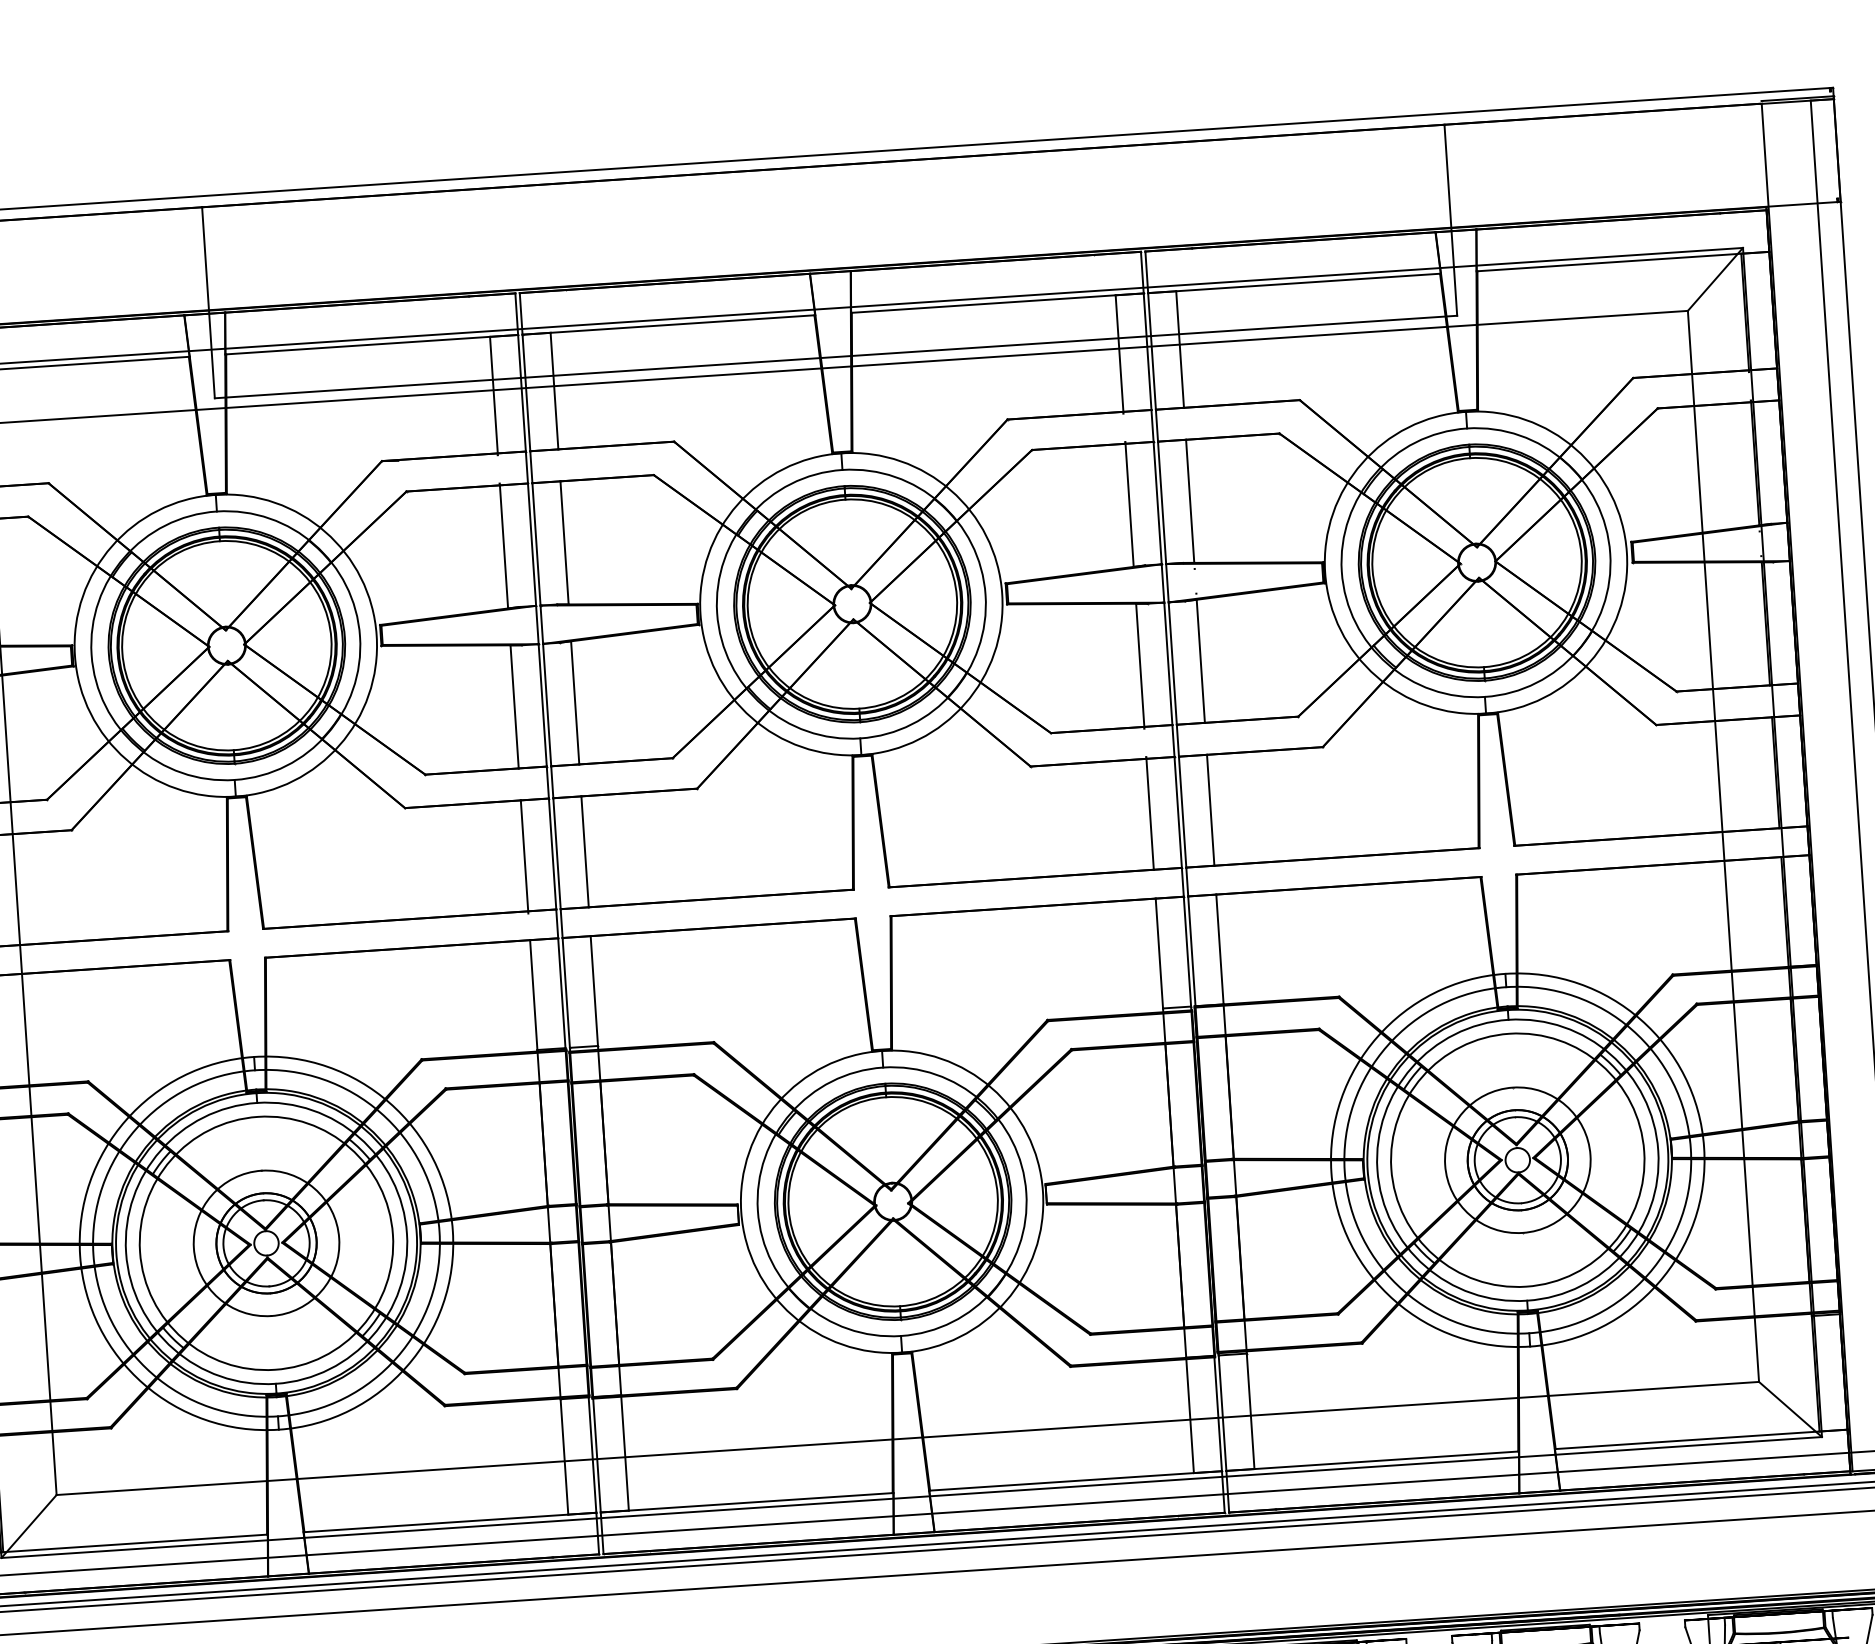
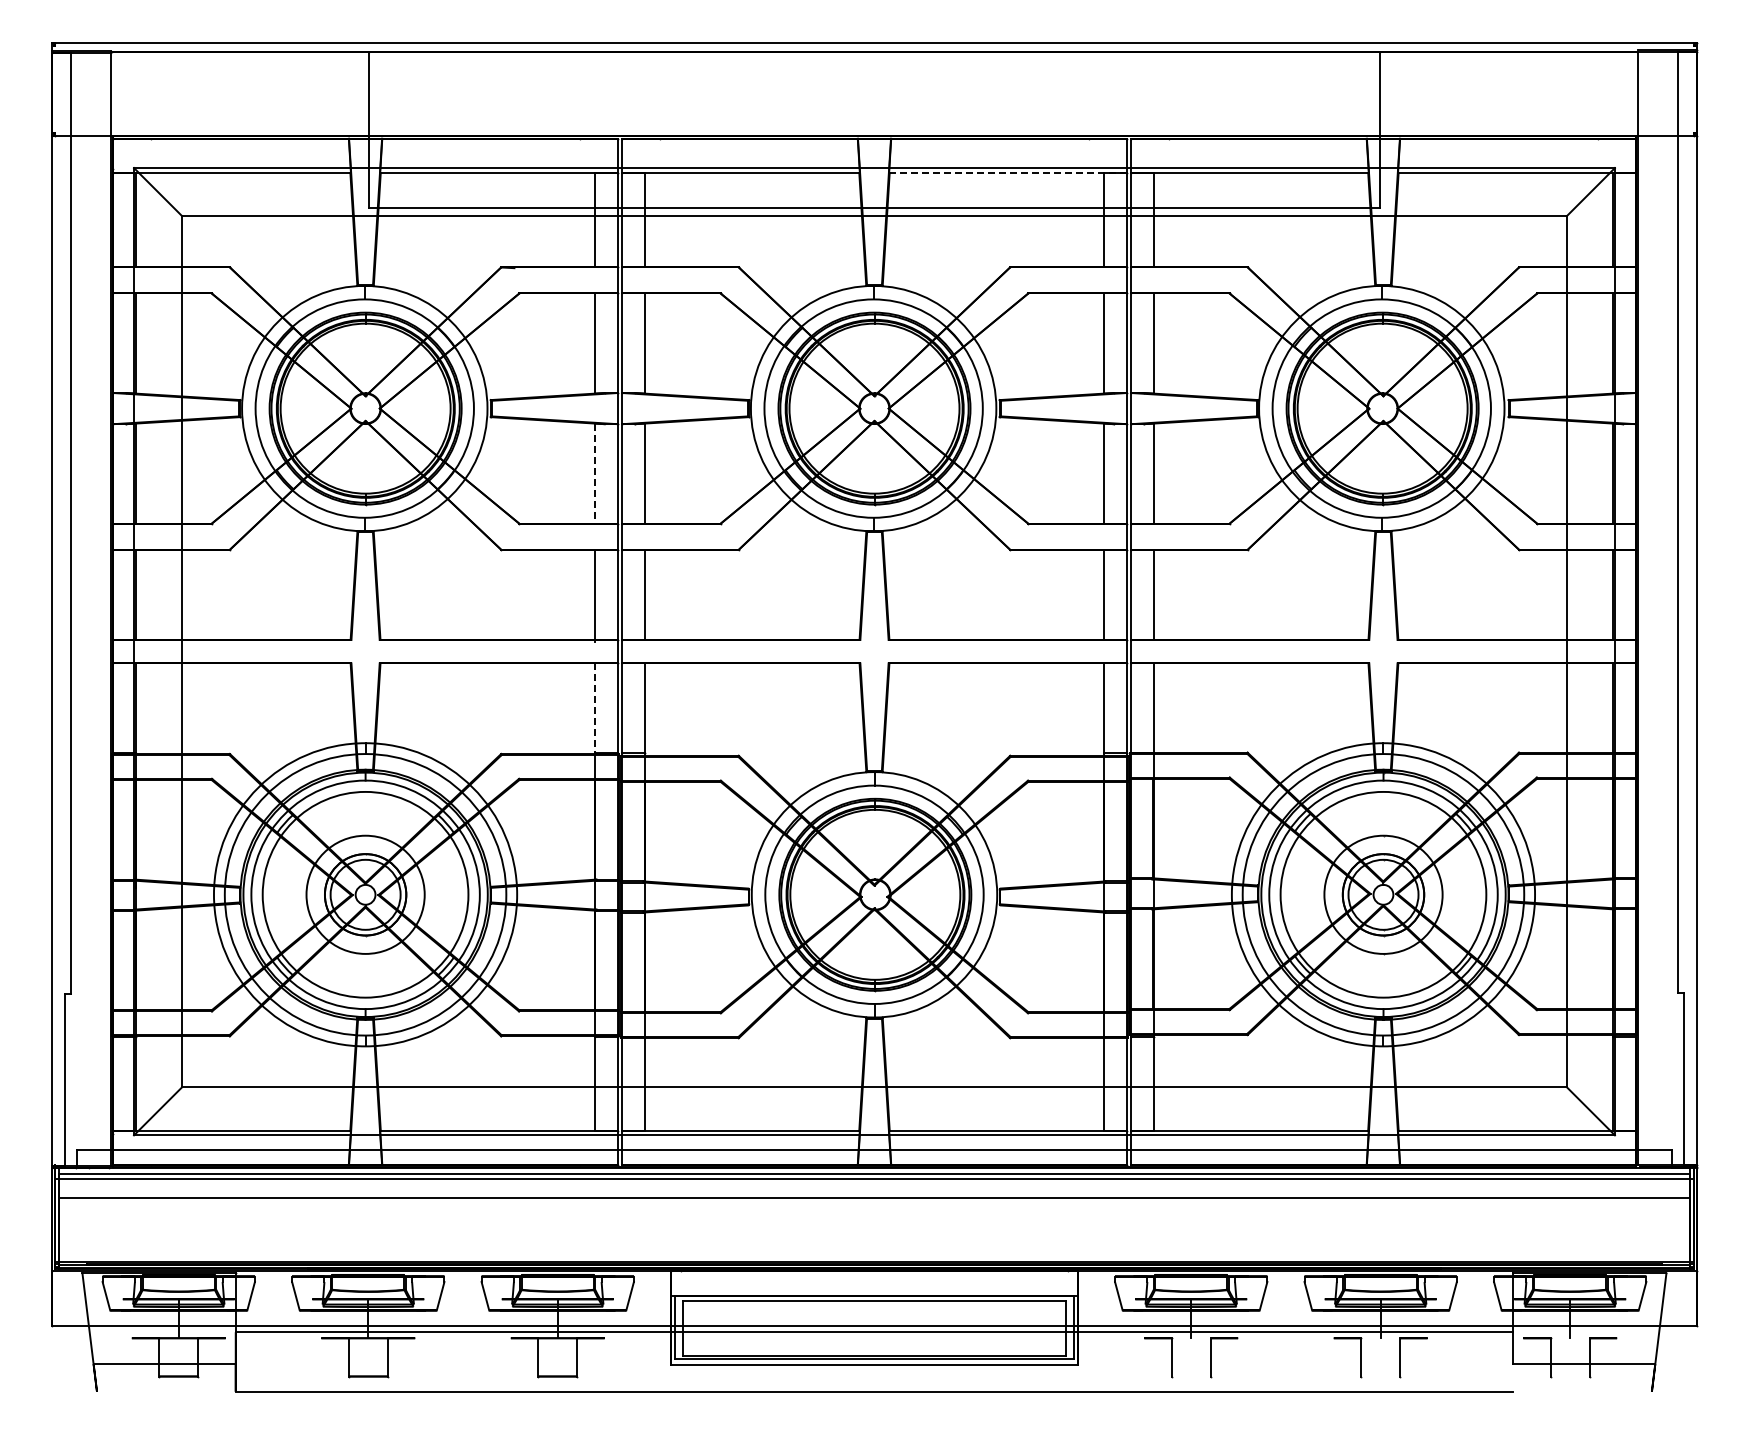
line: (996, 303) -> (1007, 172), solid -> dashed
line: (514, 707) -> (595, 474), solid -> dashed
line: (533, 995) -> (595, 708), solid -> dashed

